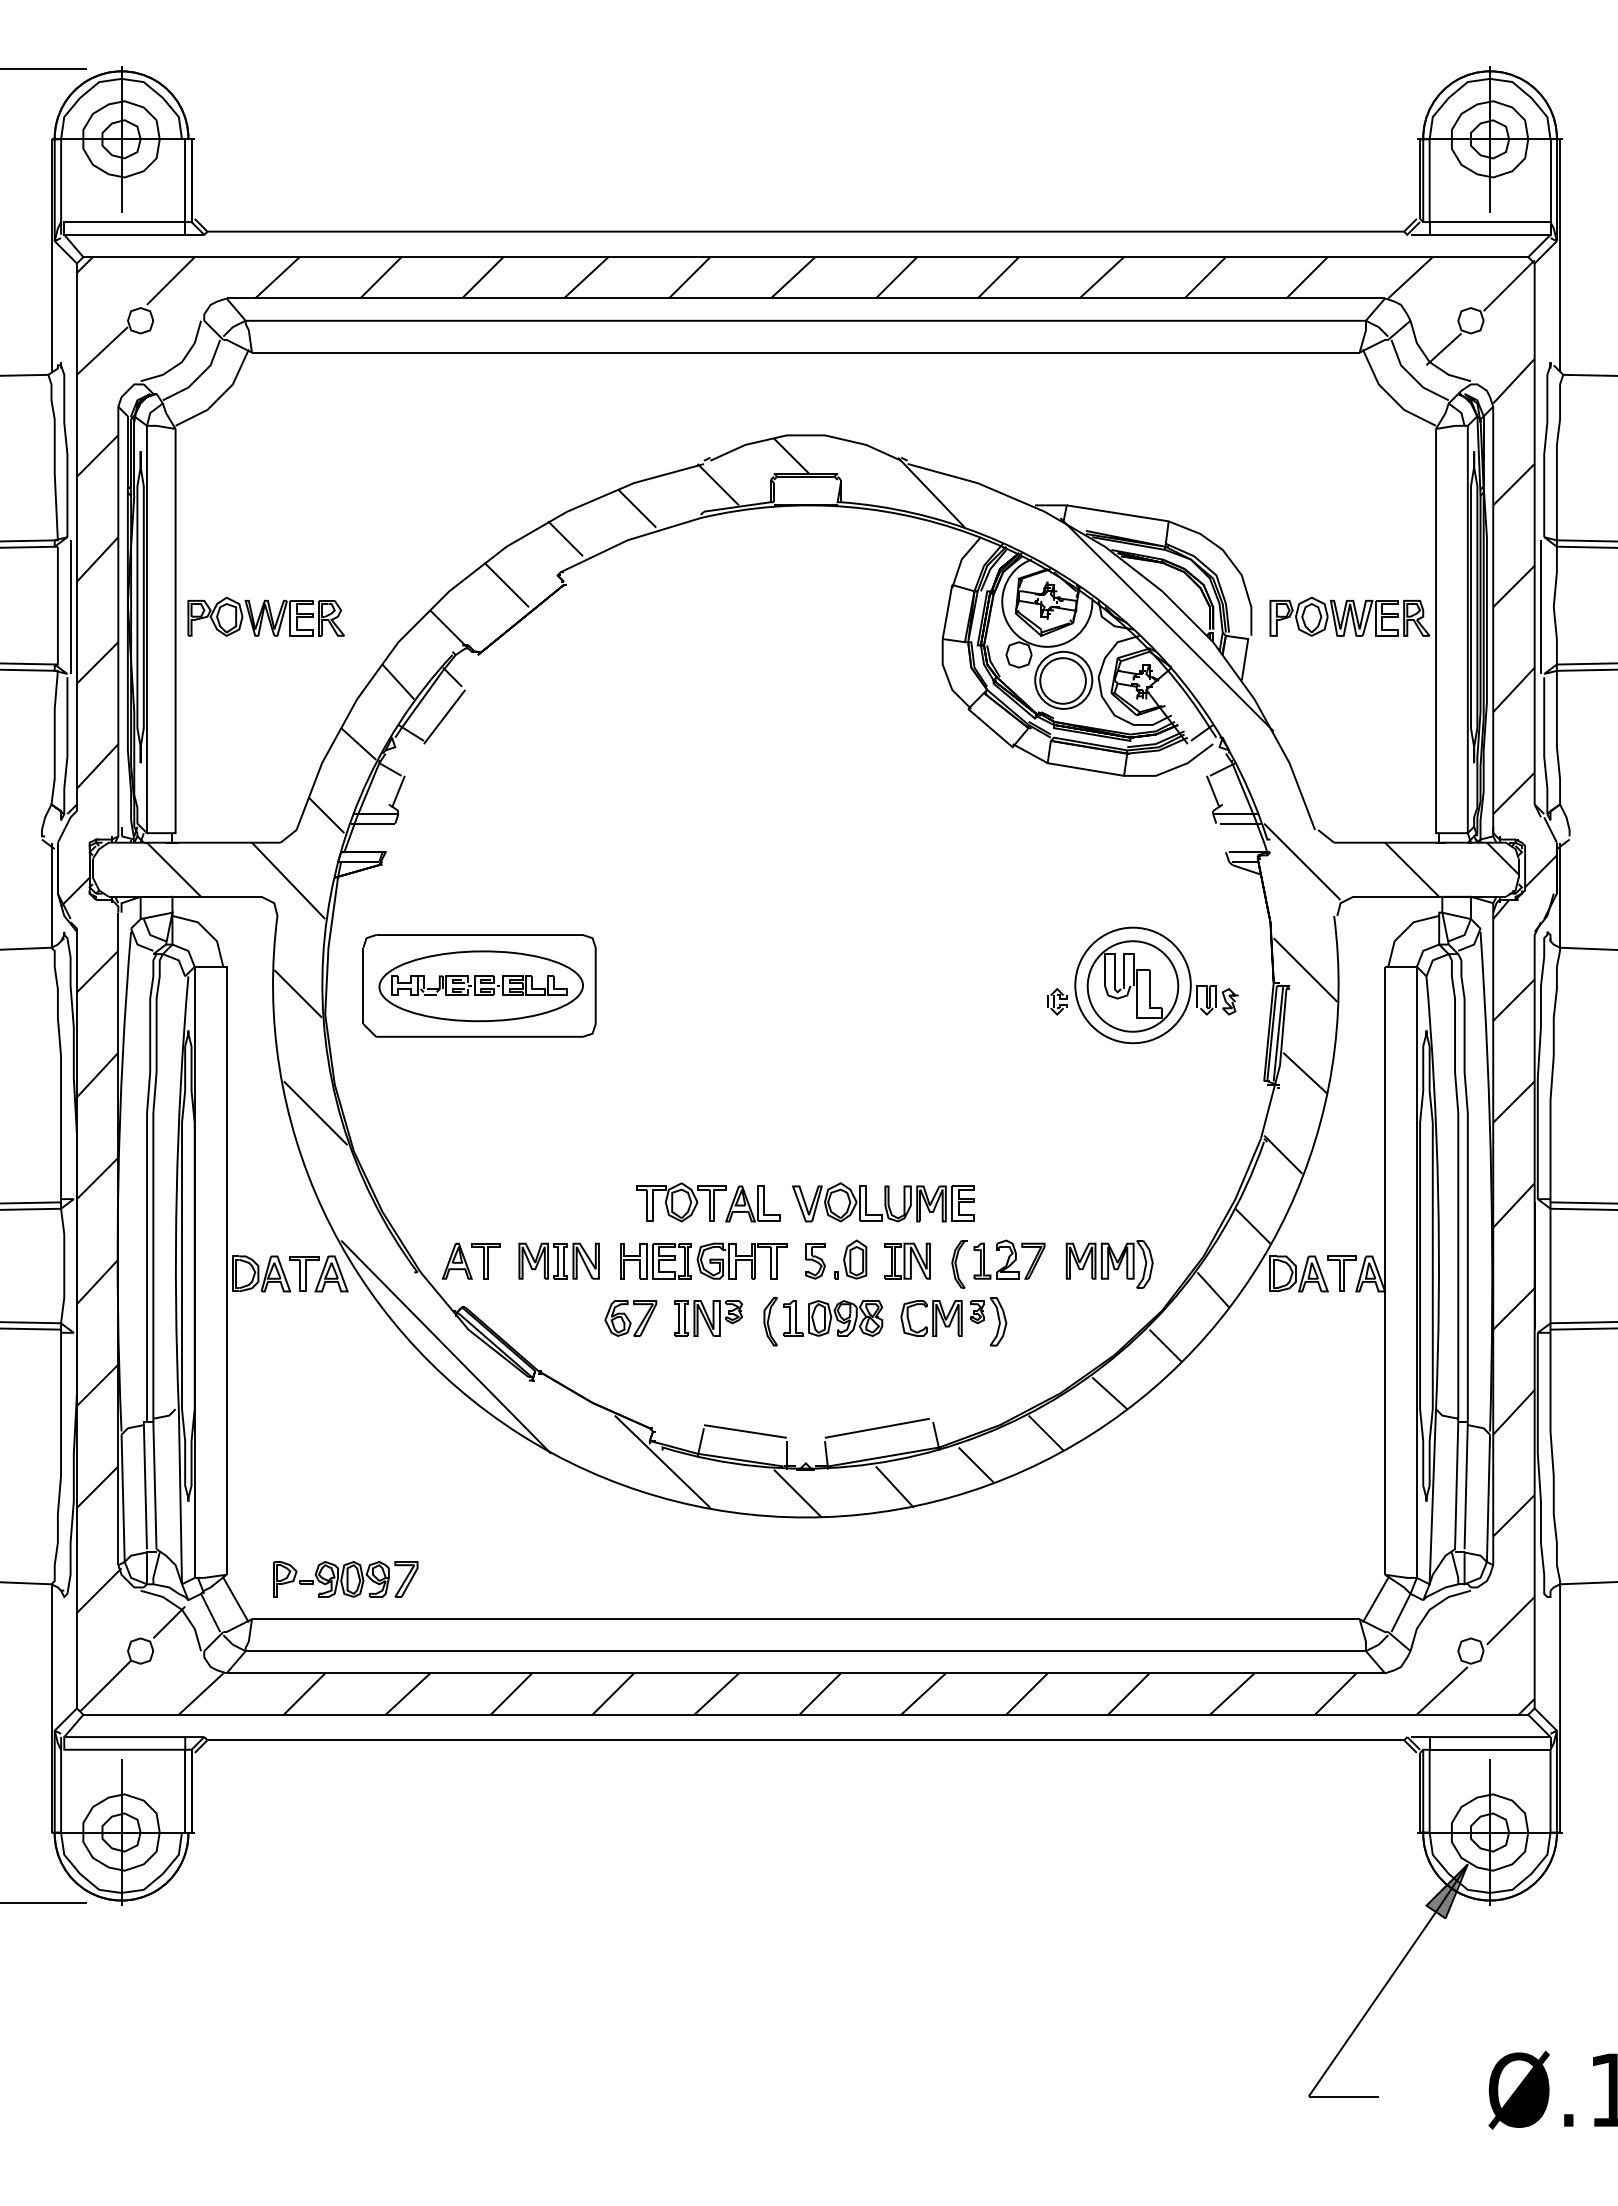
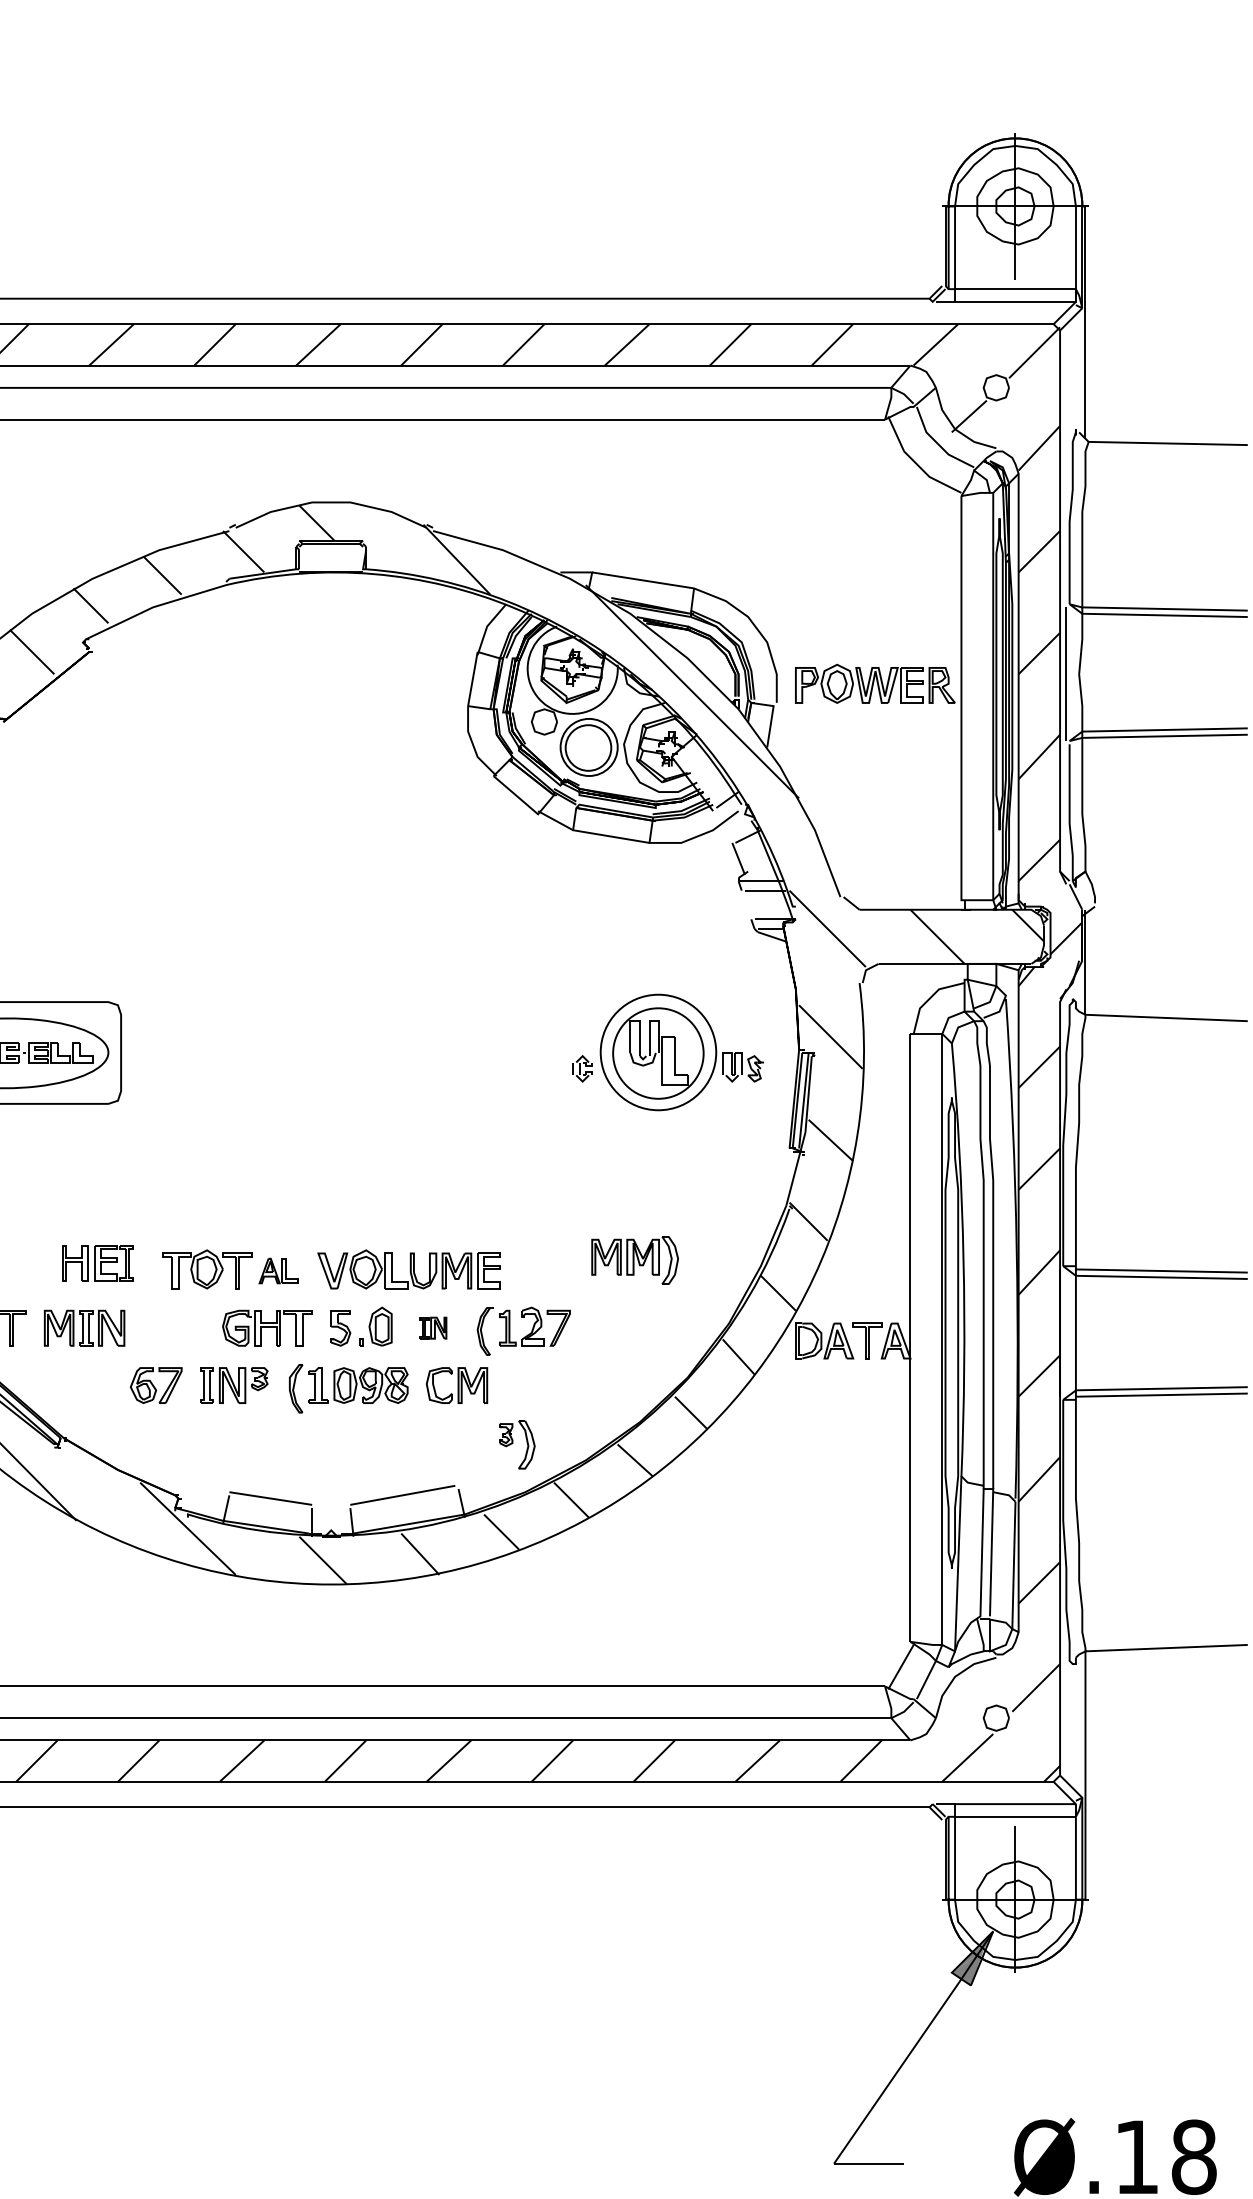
part: (752, 1203) -> (277, 1270), size x0.7
part: (907, 1260) -> (432, 1327), size x0.6
part: (655, 1261) -> (96, 1263), moved
part: (1109, 1264) -> (634, 1260), moved
part: (988, 1321) -> (516, 1444), moved

